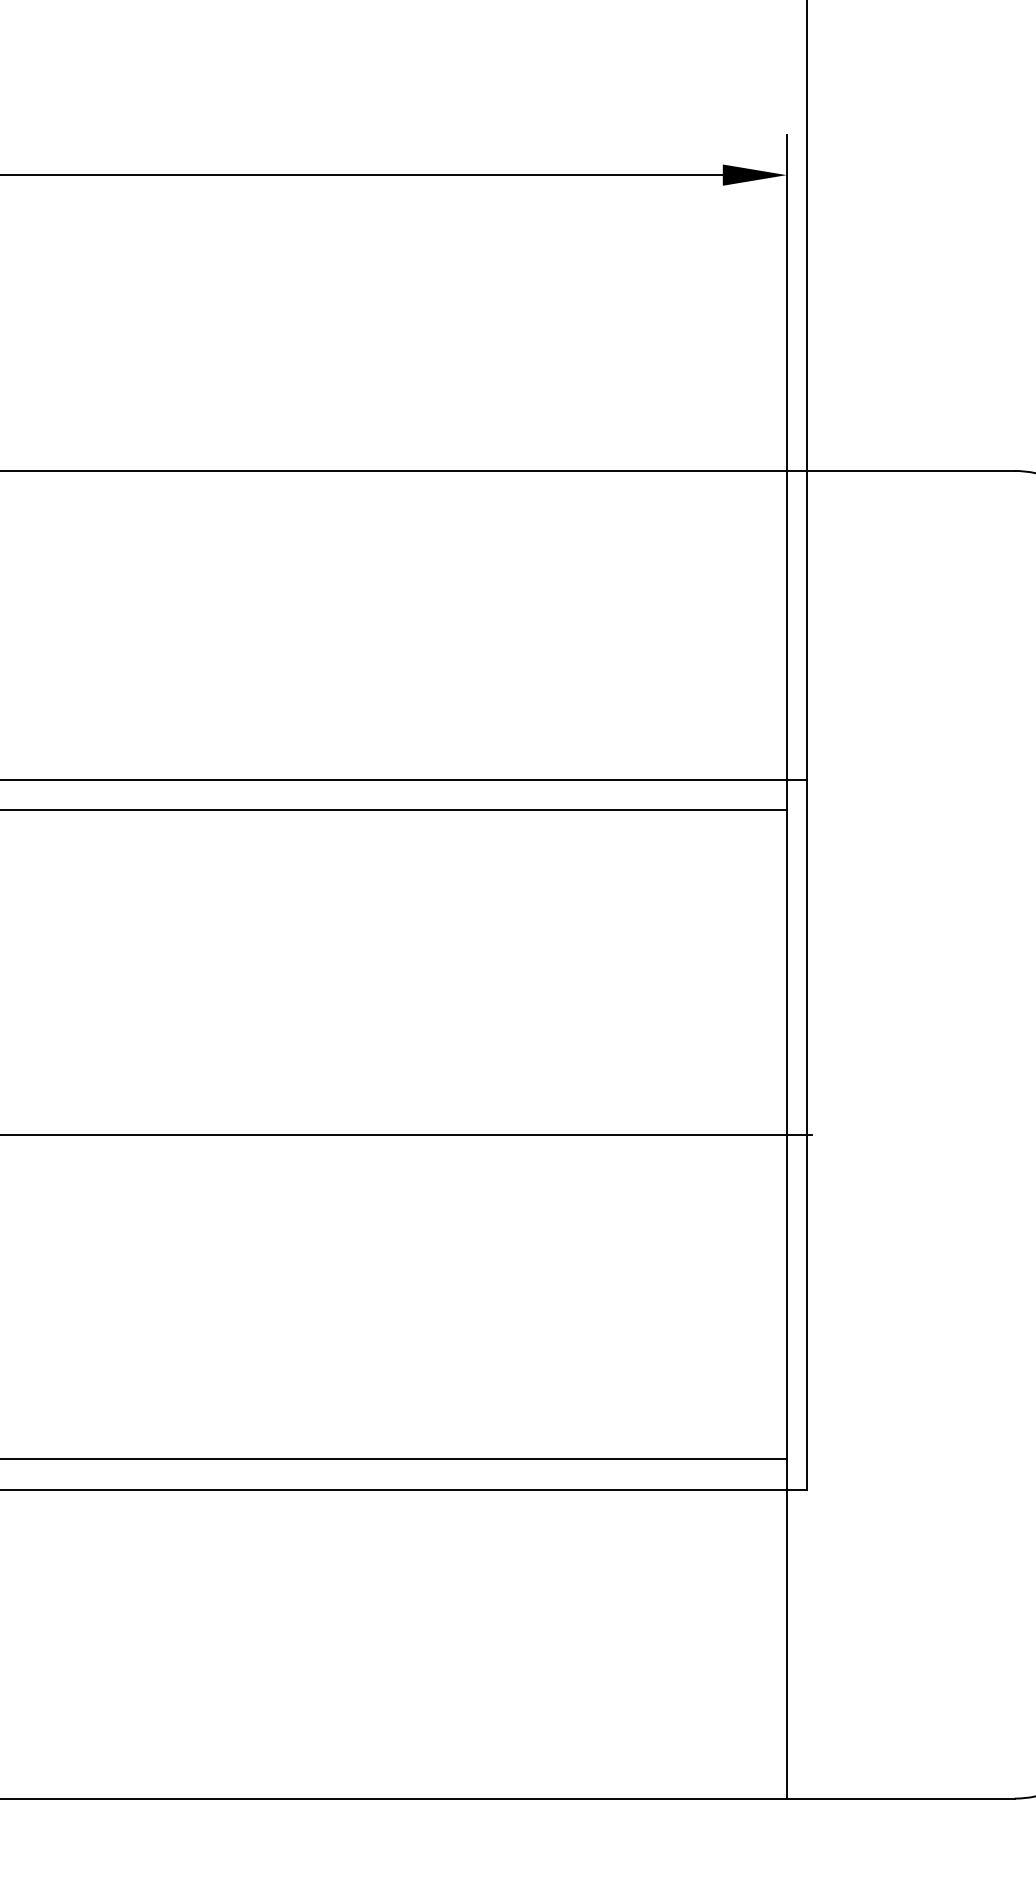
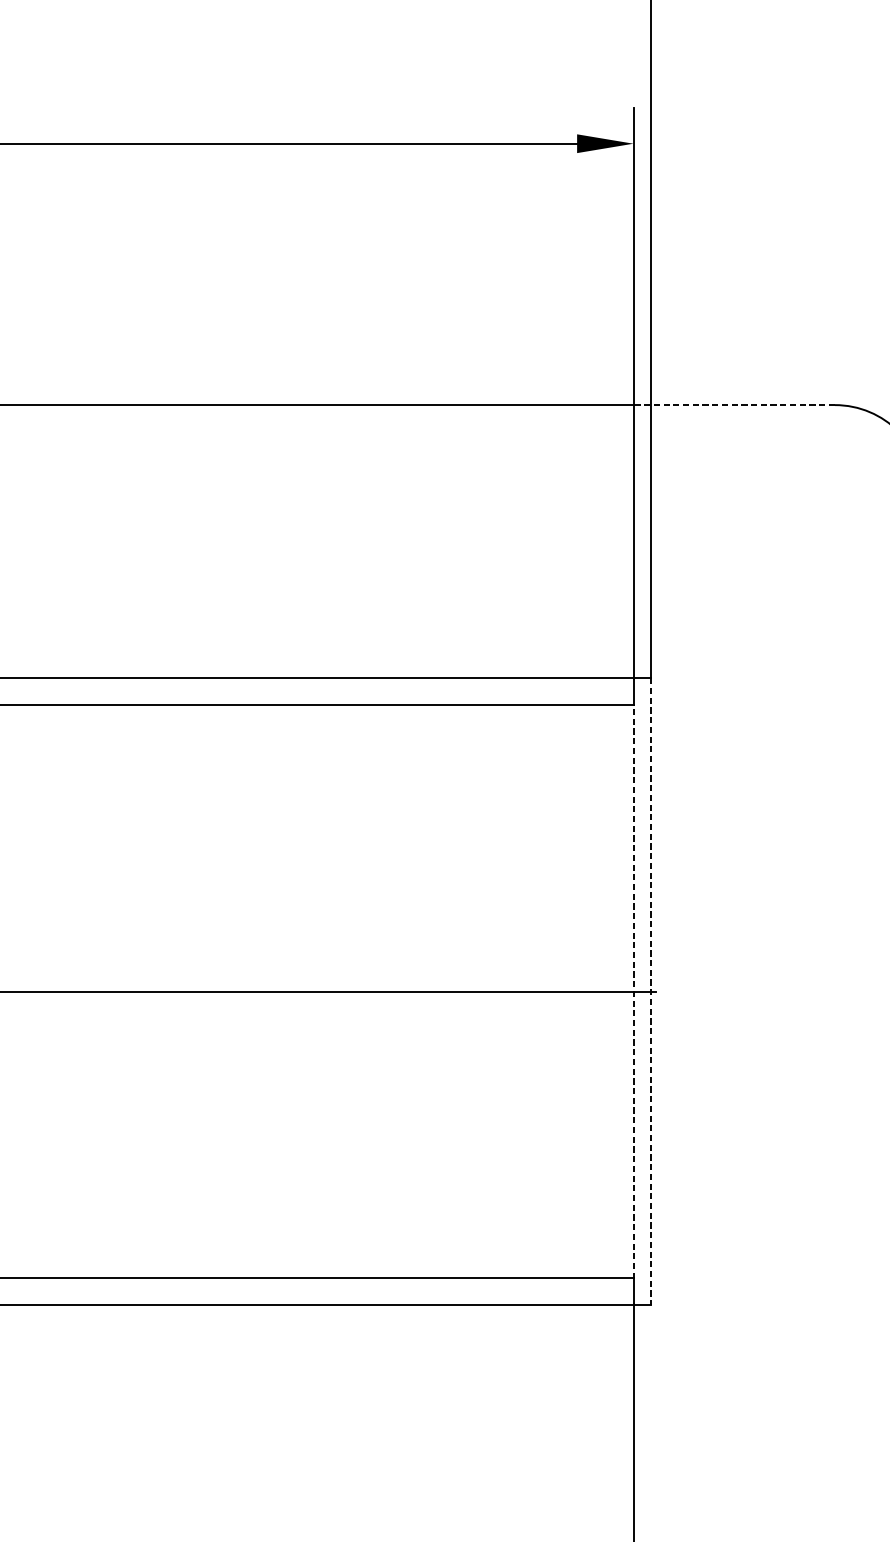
line: (900, 470) -> (734, 404), solid -> dashed
line: (786, 1134) -> (633, 991), solid -> dashed
line: (806, 1134) -> (651, 991), solid -> dashed

